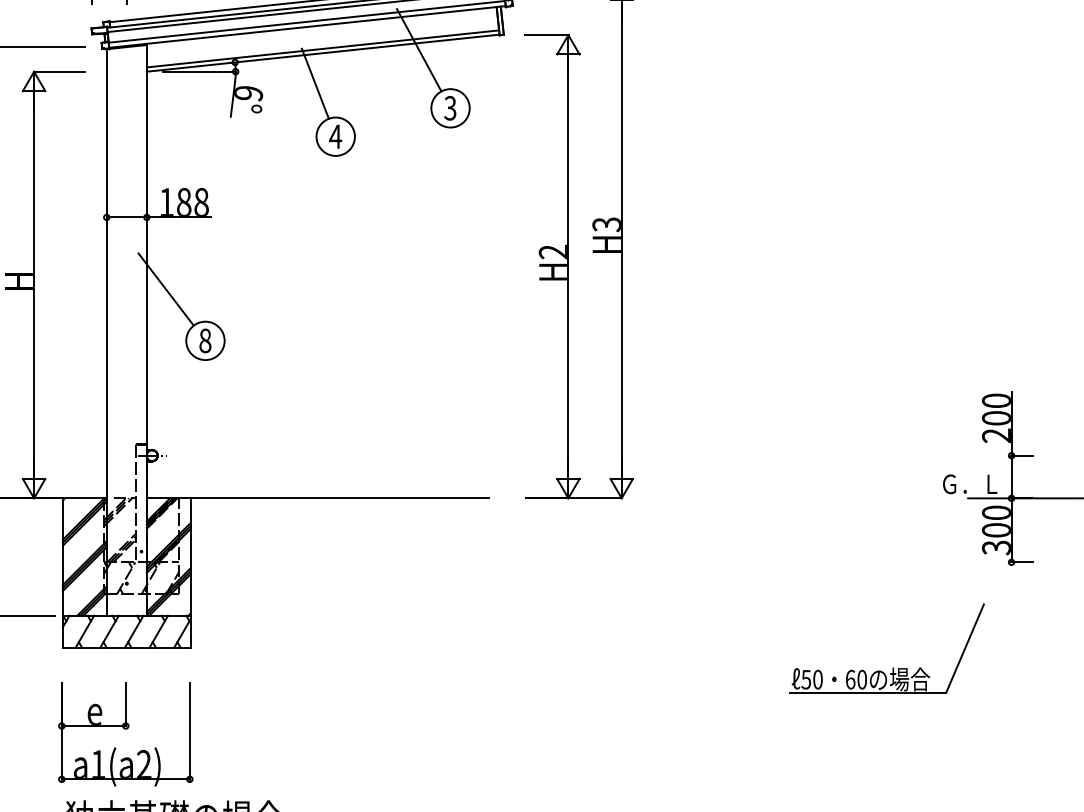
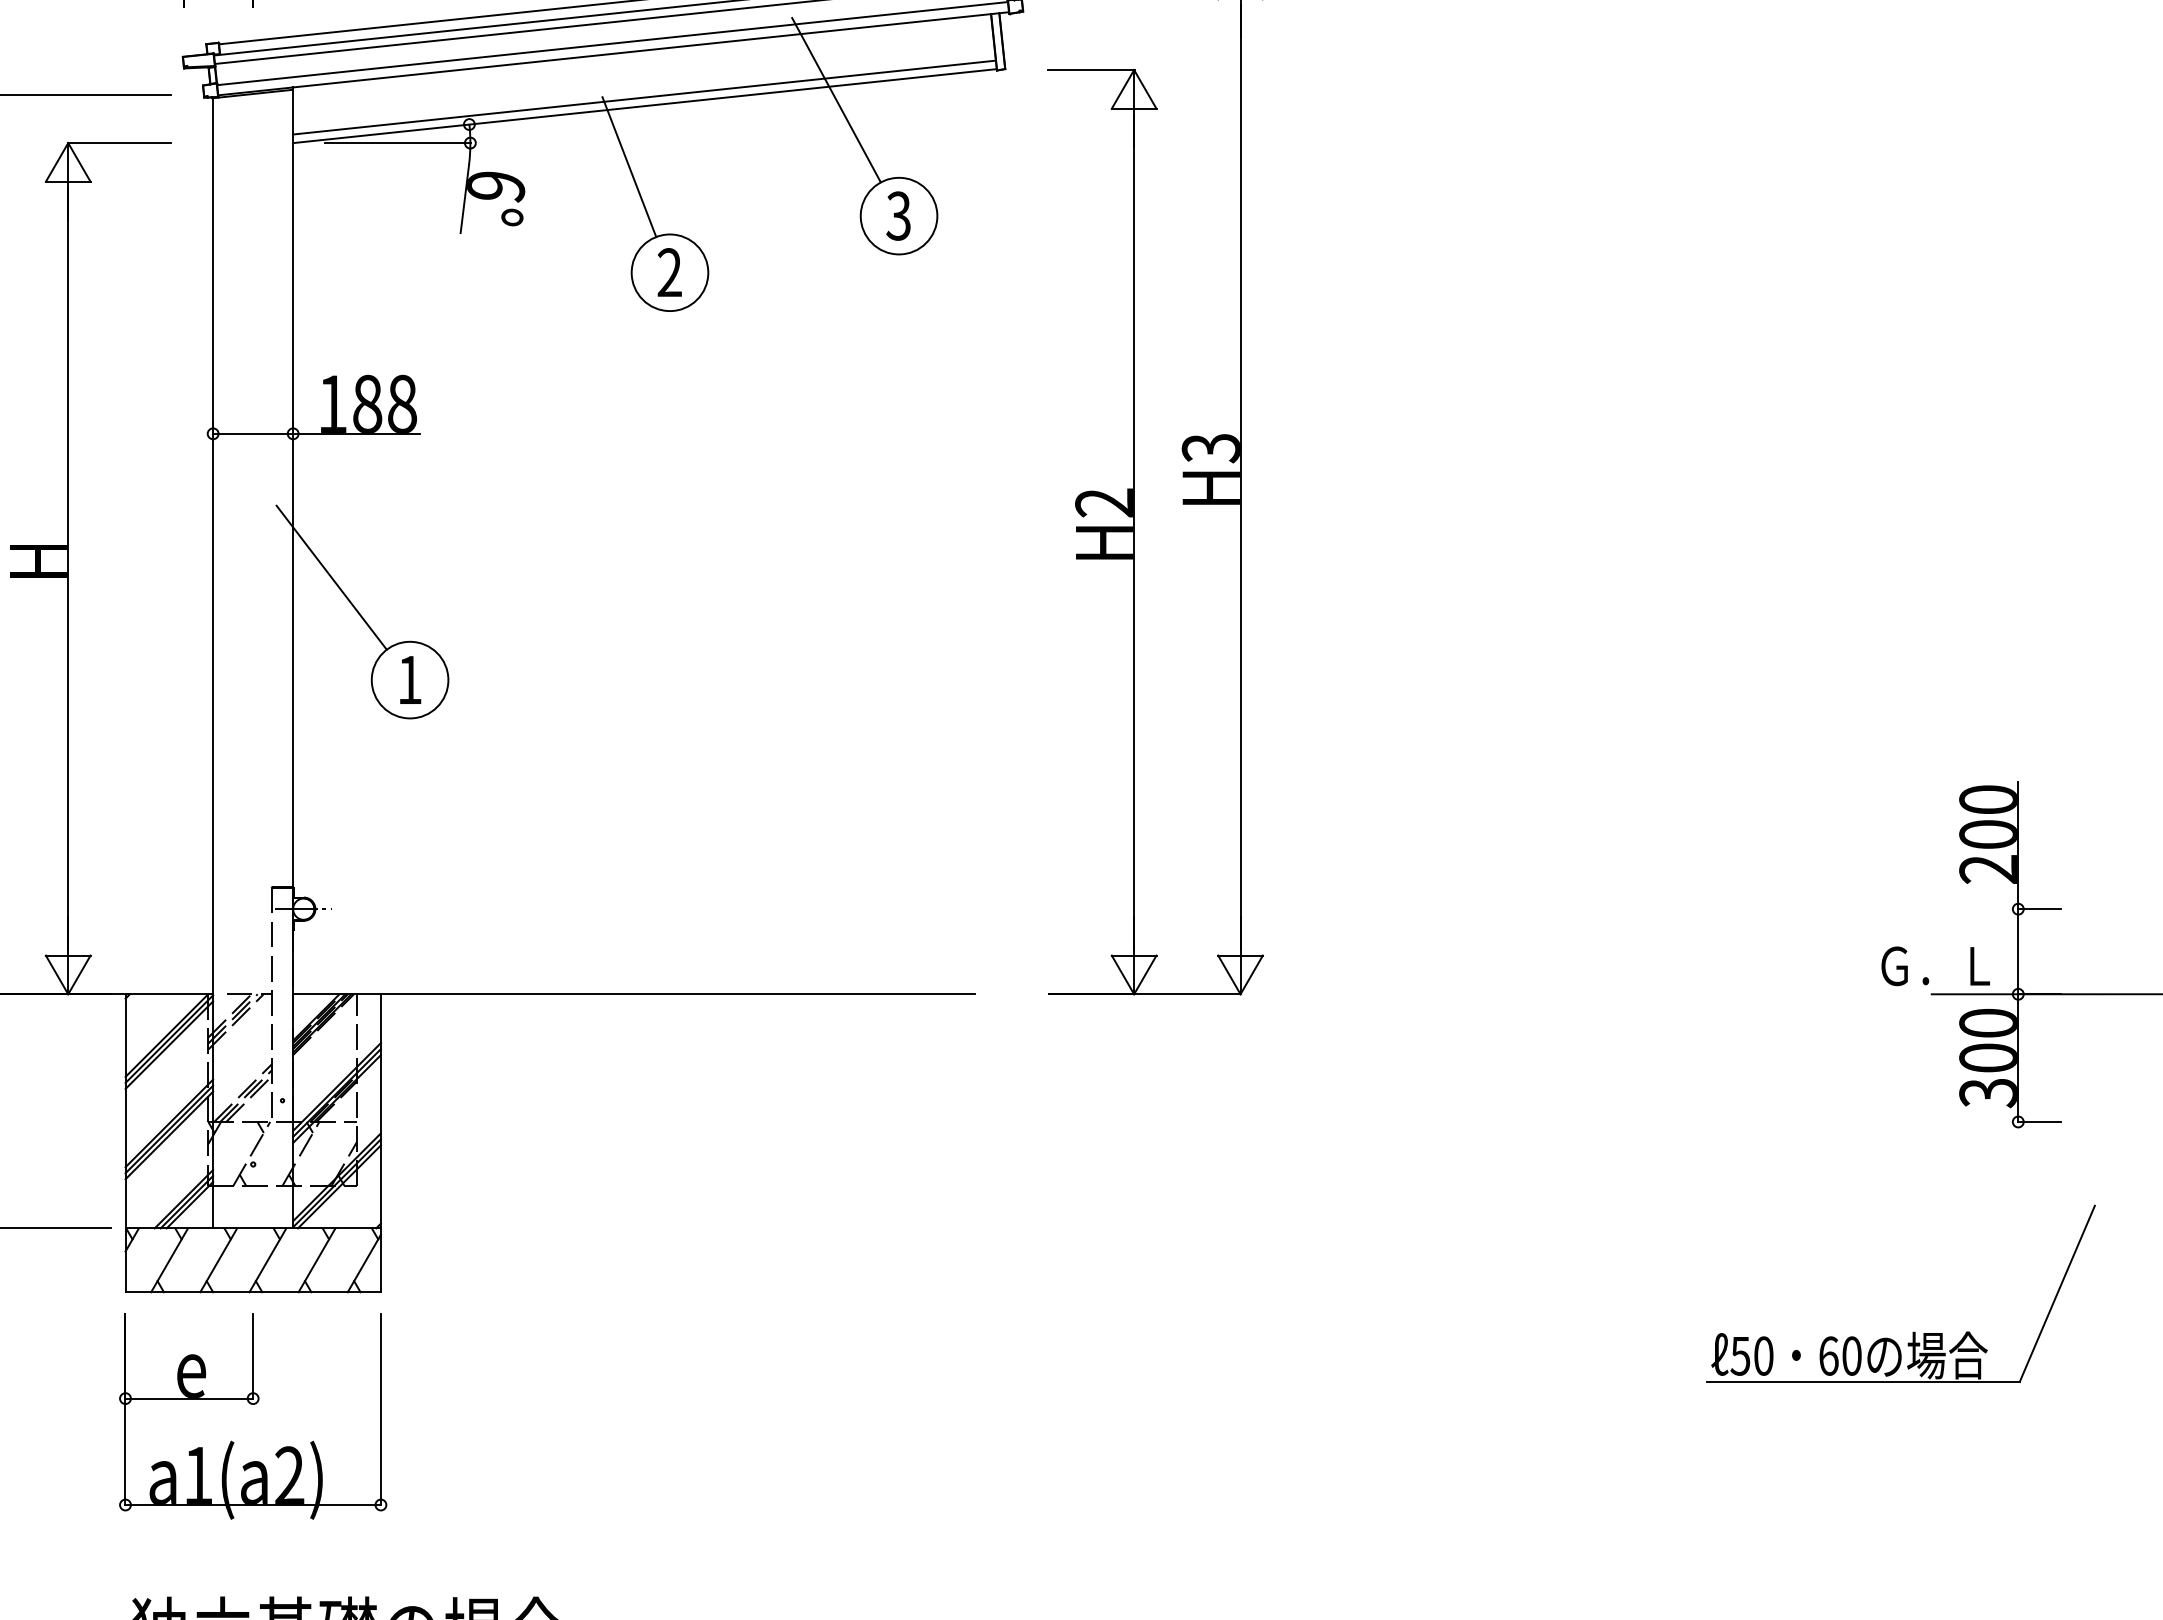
text: (335, 136) -> (669, 272), 4 -> 2
text: (205, 340) -> (410, 679), 8 -> 1
part: (892, 667) -> (1912, 1331), moved
part: (125, 734) -> (252, 1415), moved

